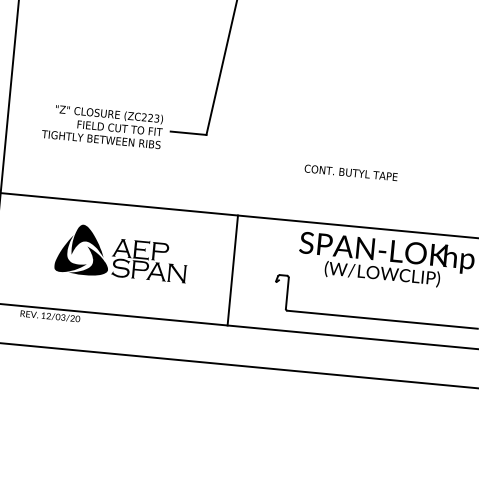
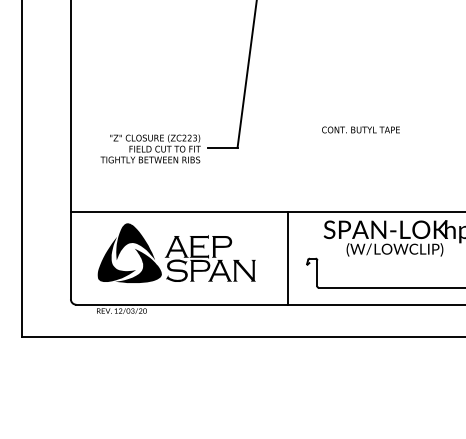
text: (350, 172) -> (360, 129), moved
part: (121, 252) -> (176, 252), size x1.43
line: (233, 270) -> (288, 258), moved

